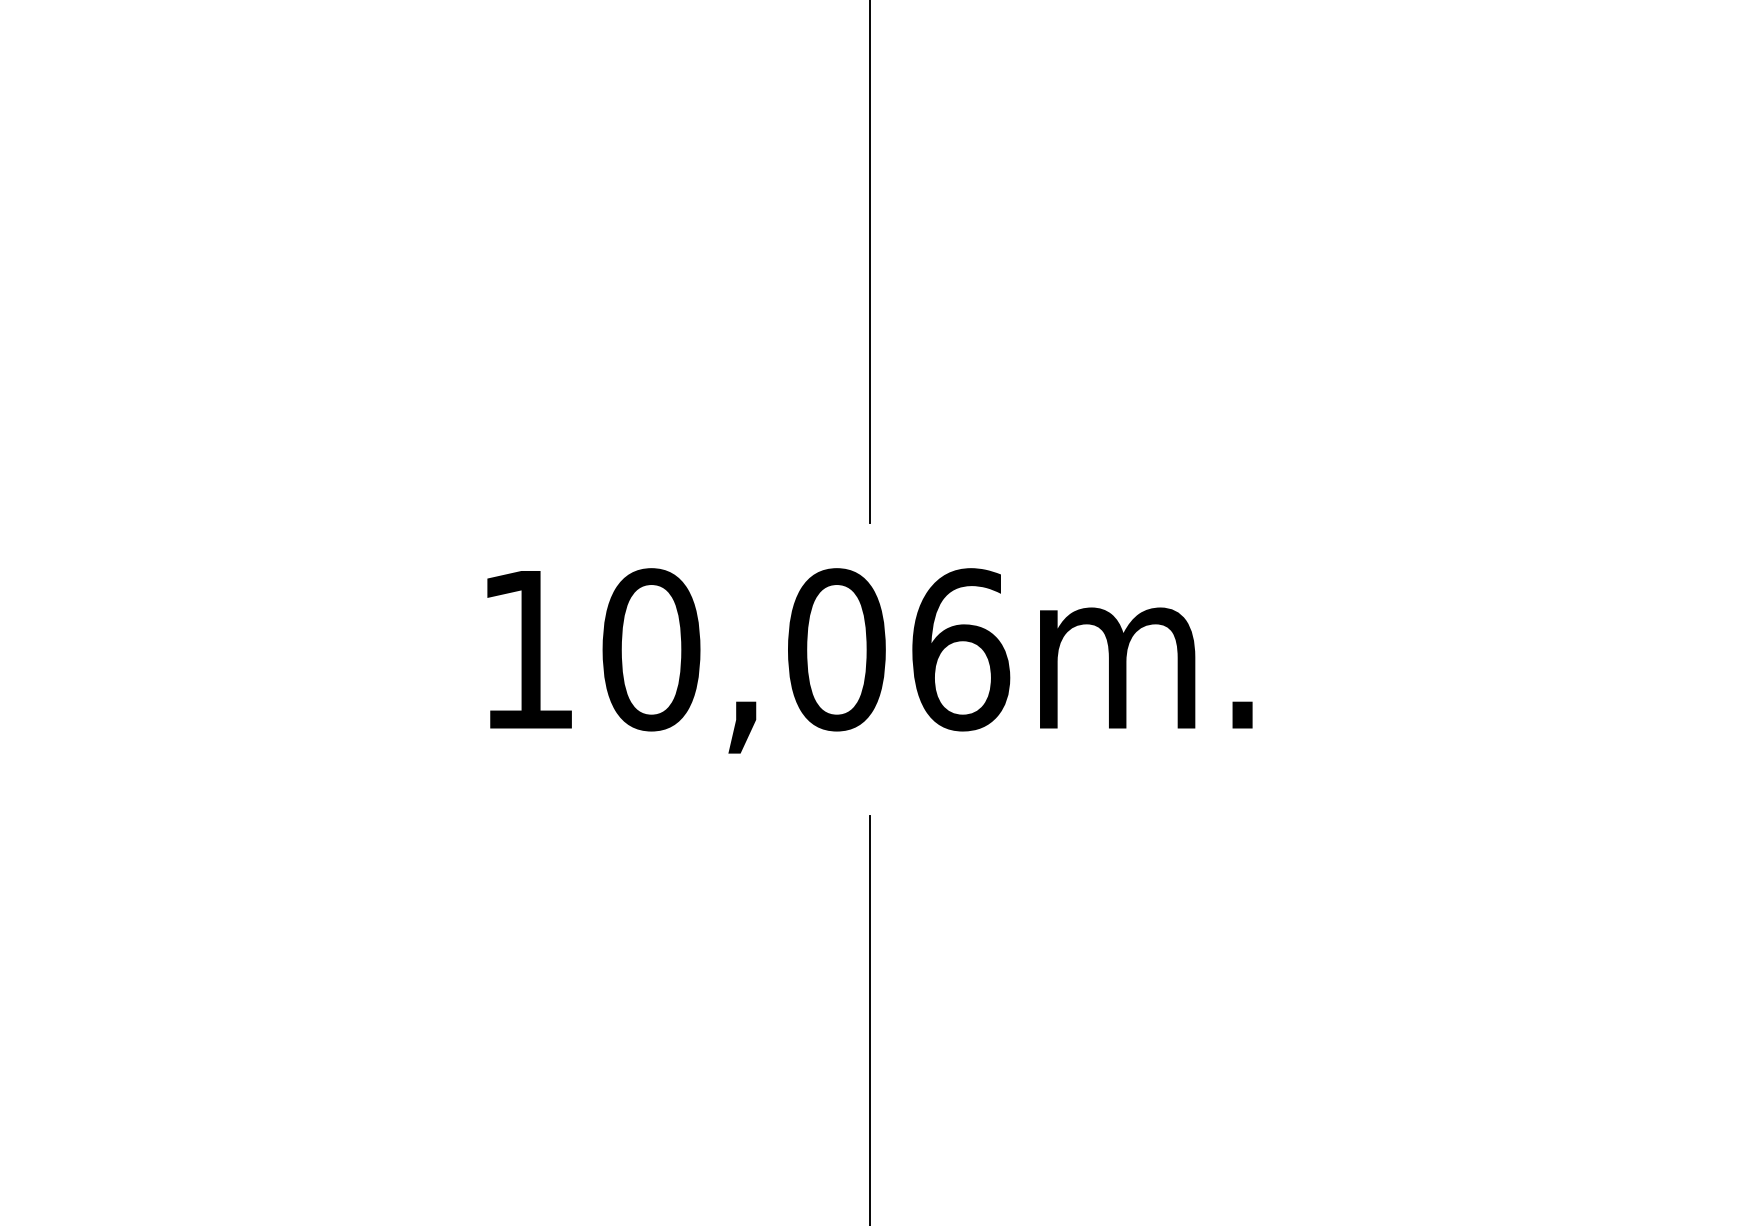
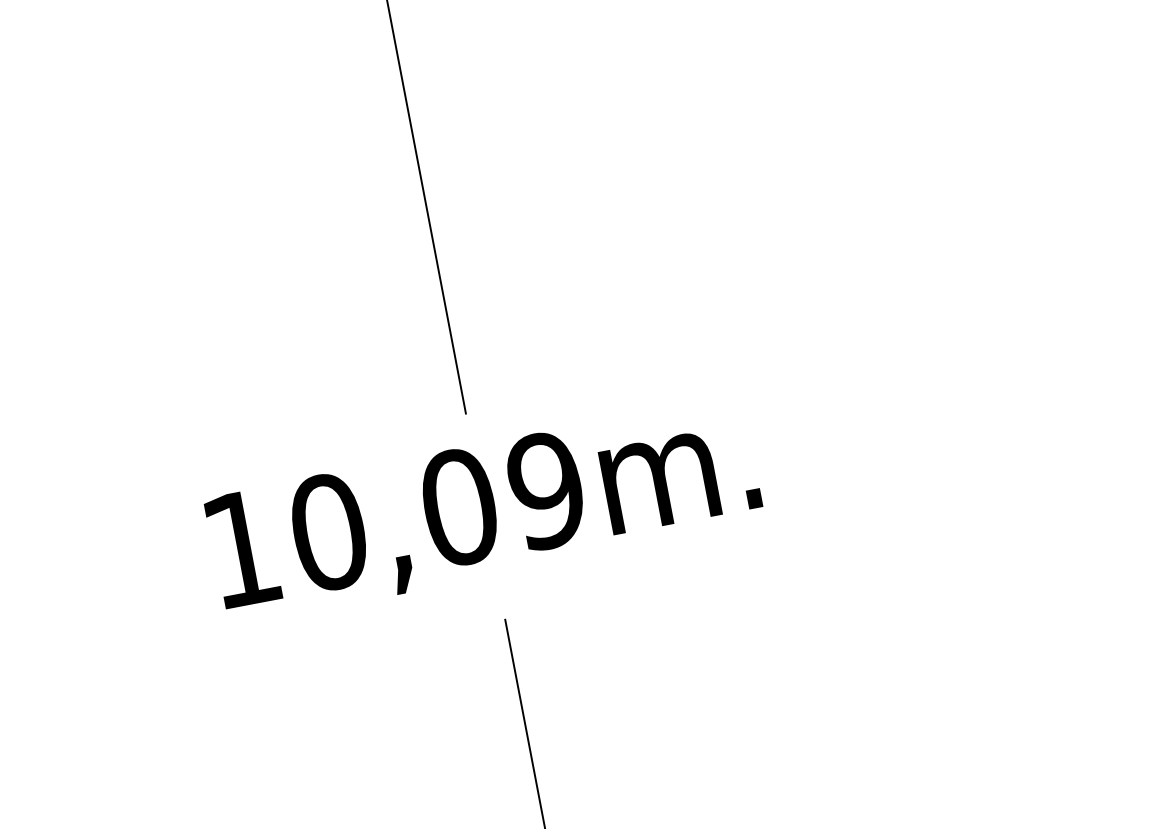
text: (960, 649) -> (546, 490), 10,06m. -> 10,09m.

